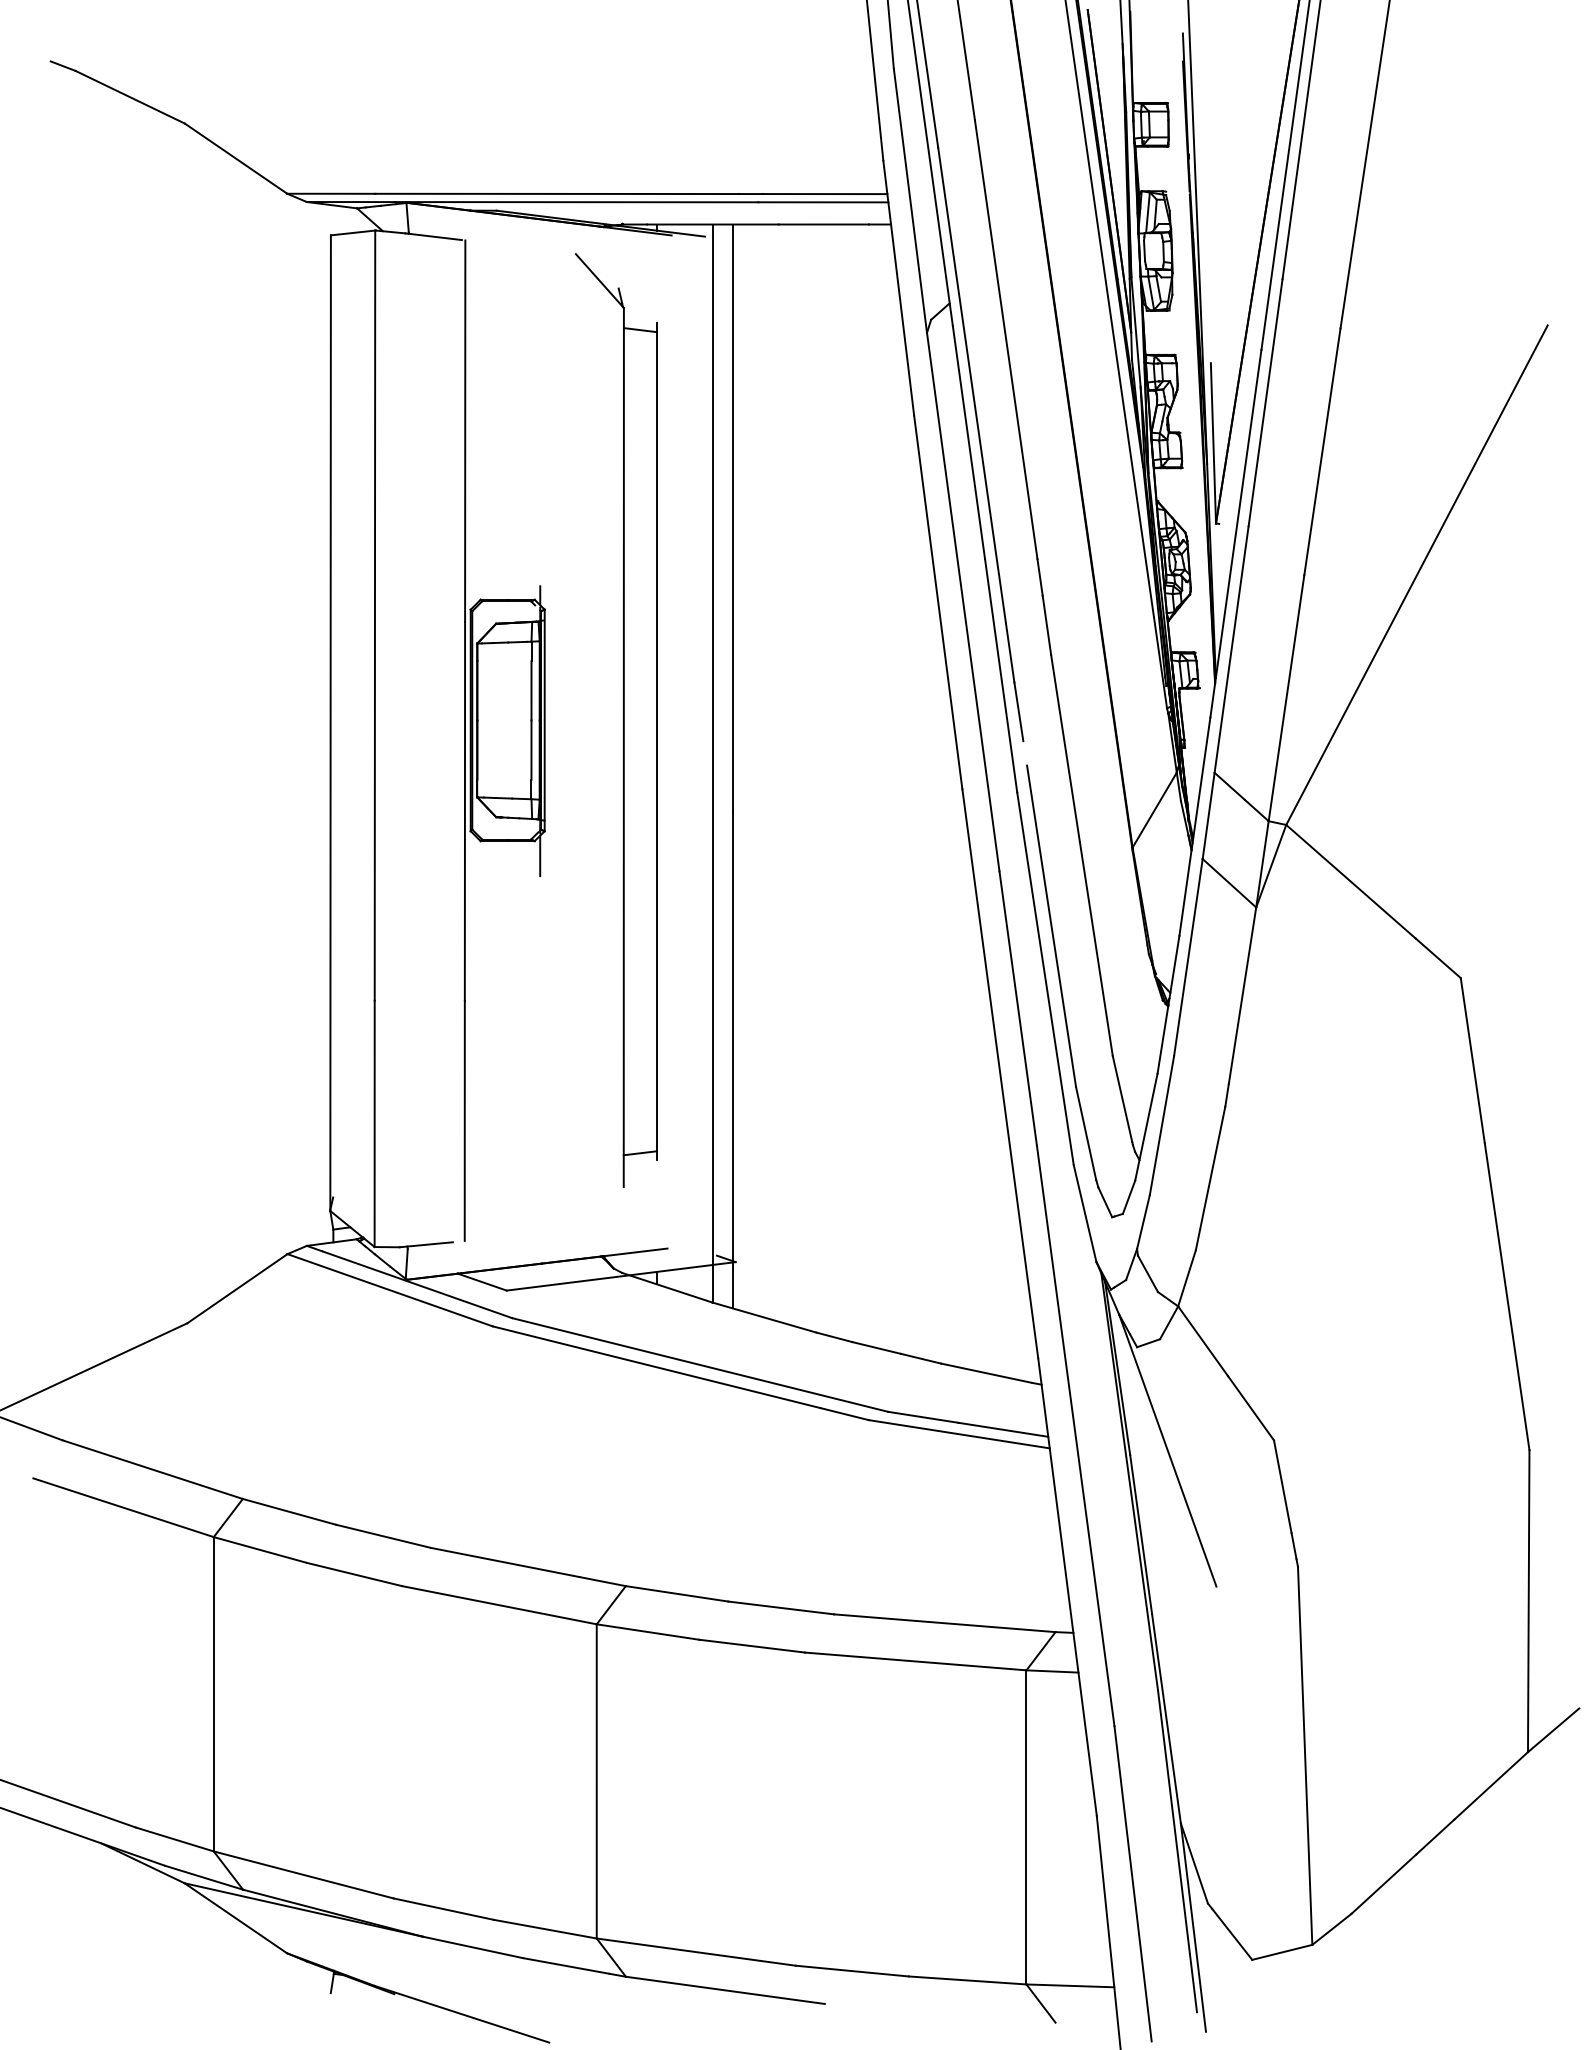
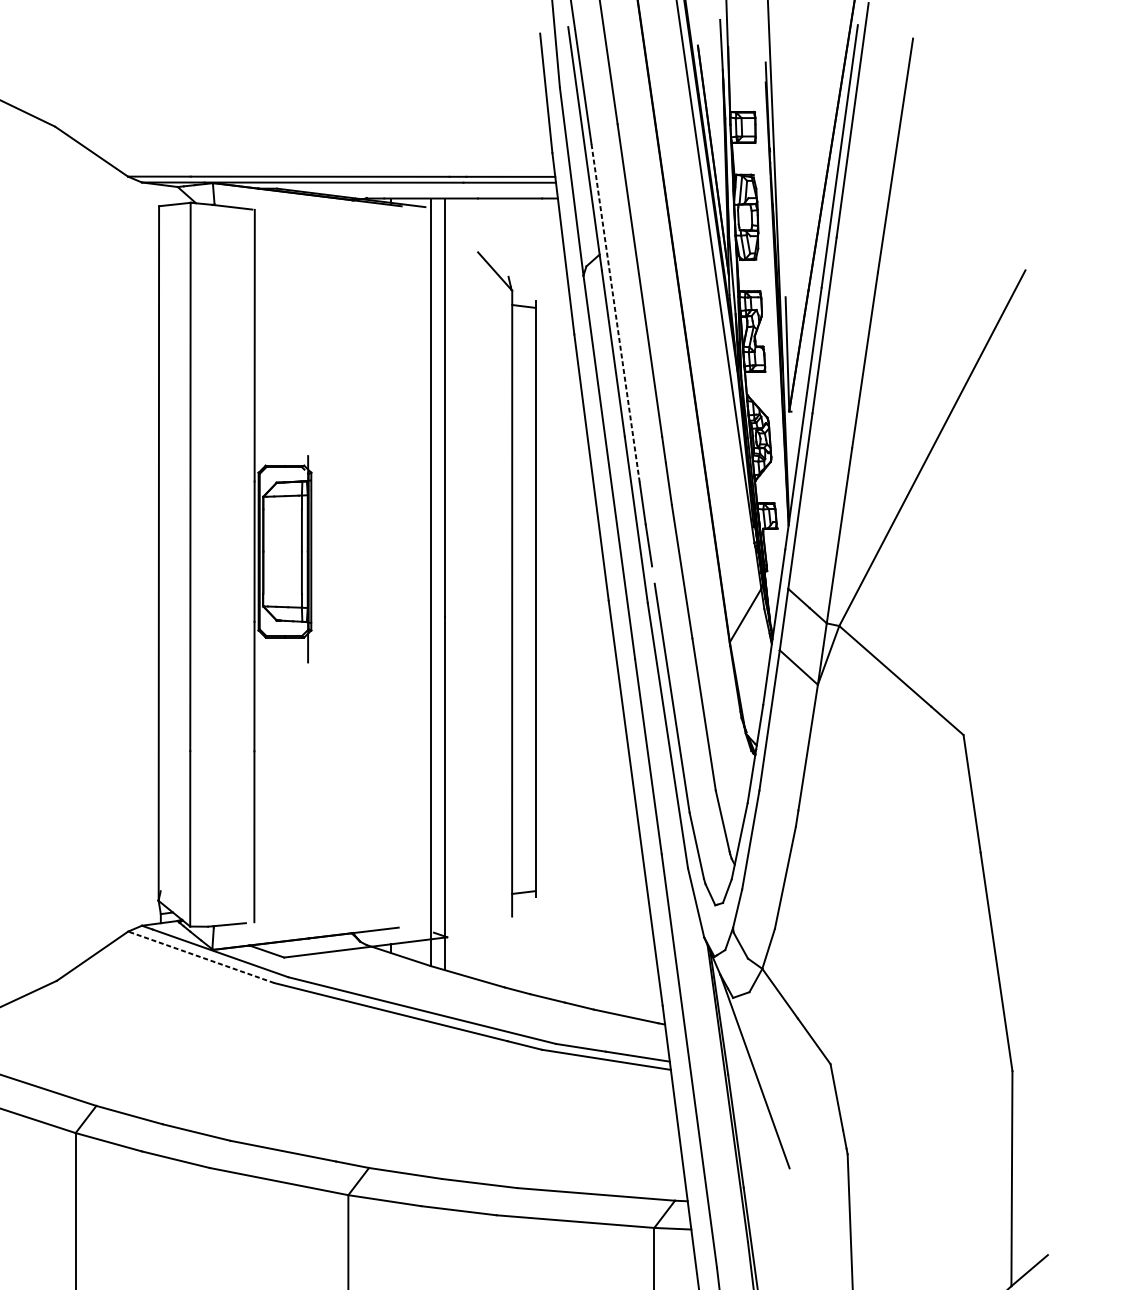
line: (972, 385) -> (615, 313), solid -> dashed
part: (623, 720) -> (511, 584), moved
line: (390, 1290) -> (201, 957), solid -> dashed

